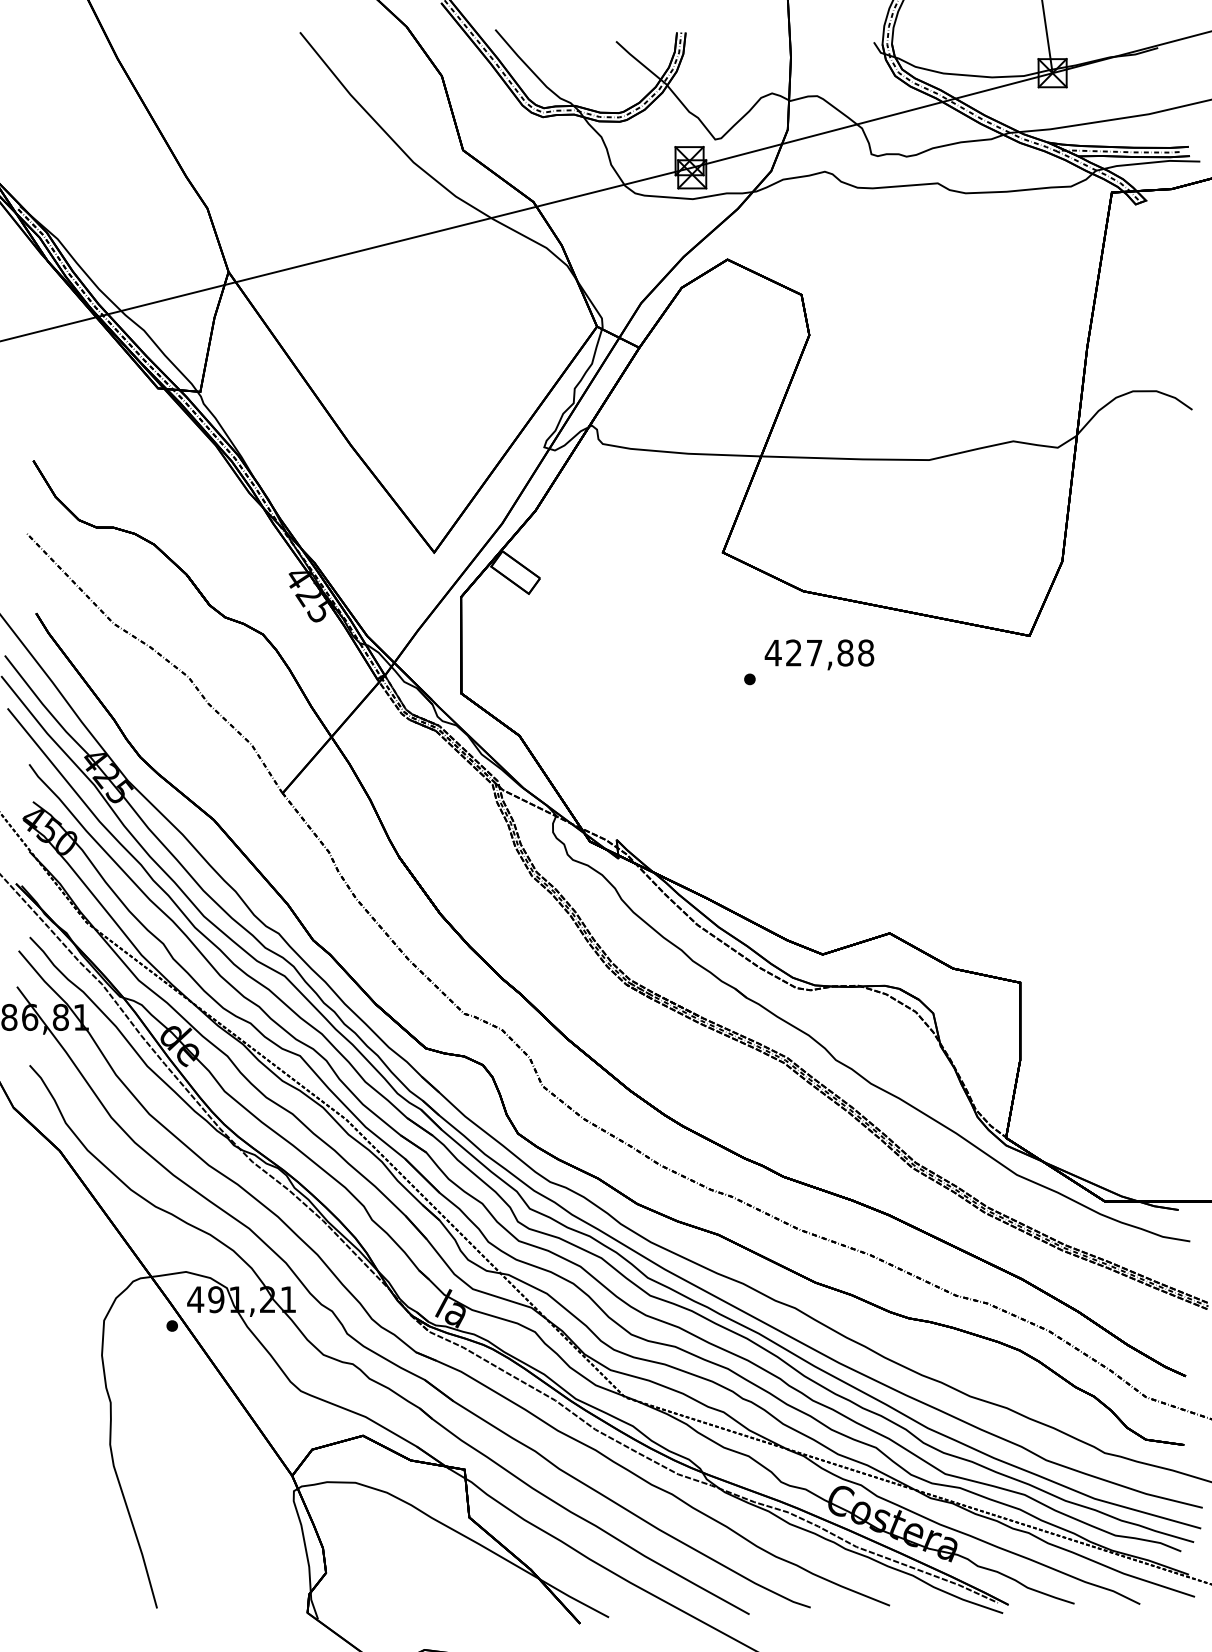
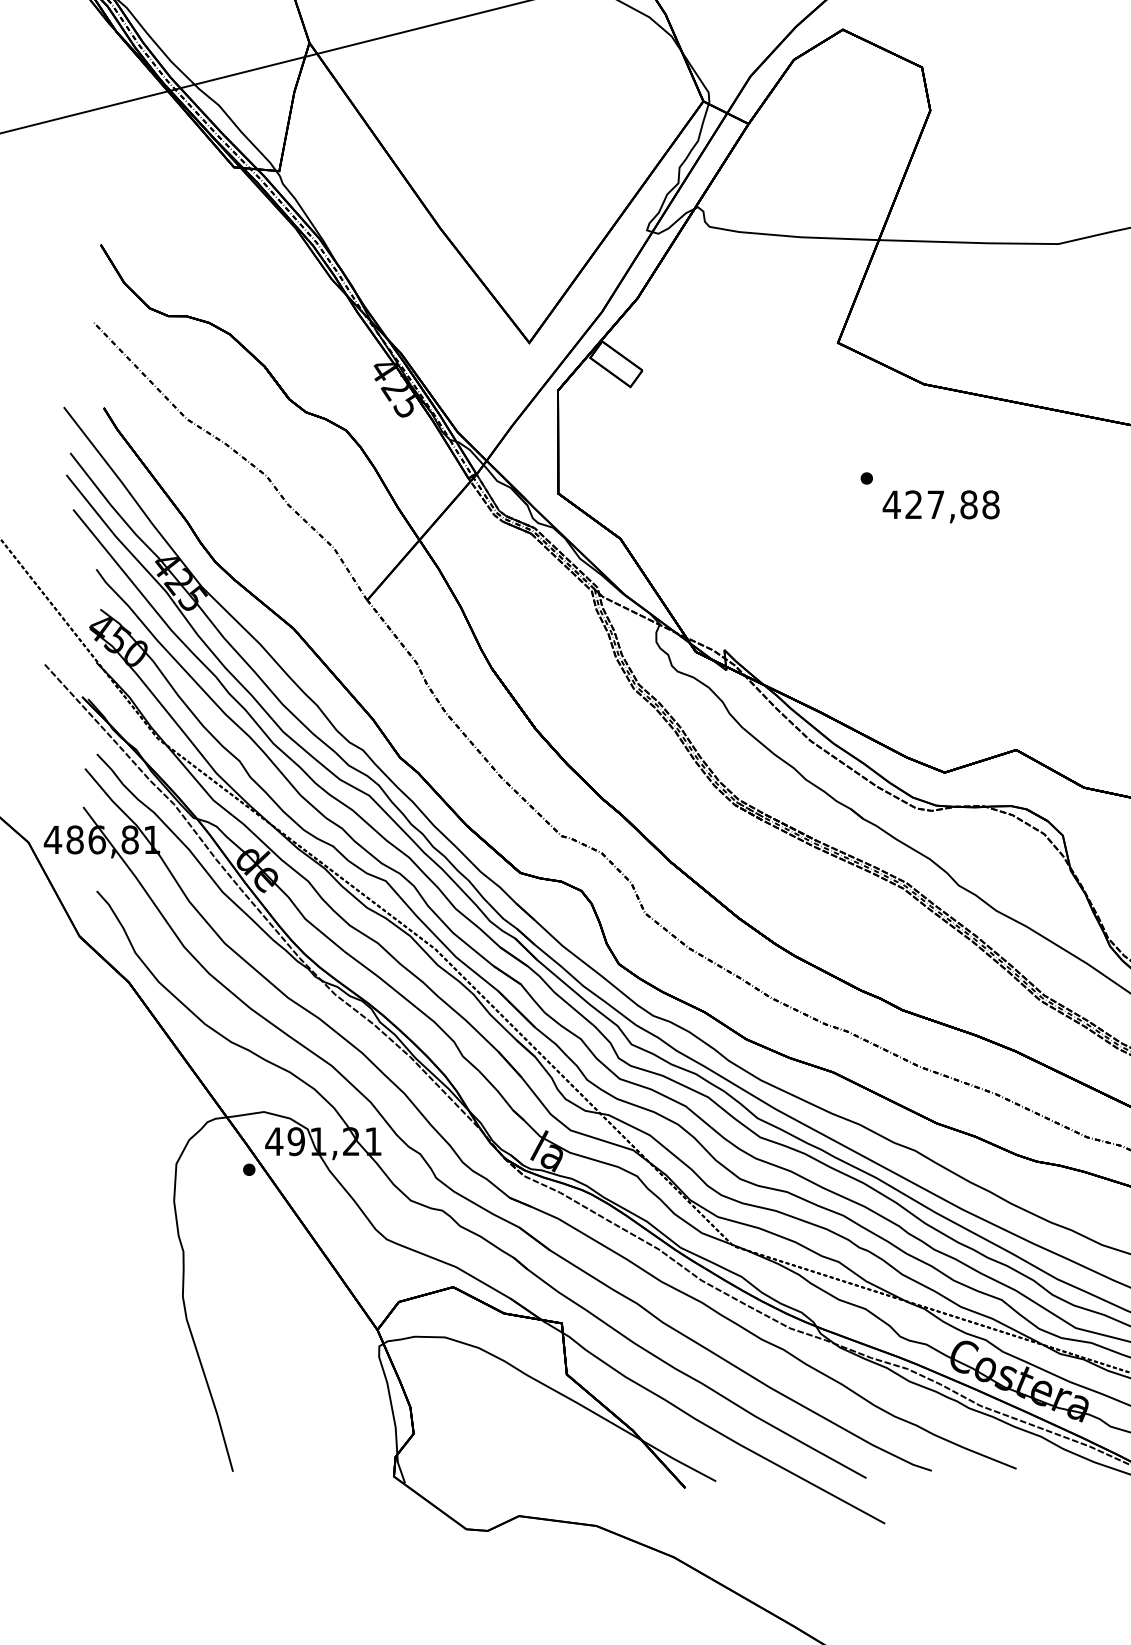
text: (819, 654) -> (941, 506), moved

